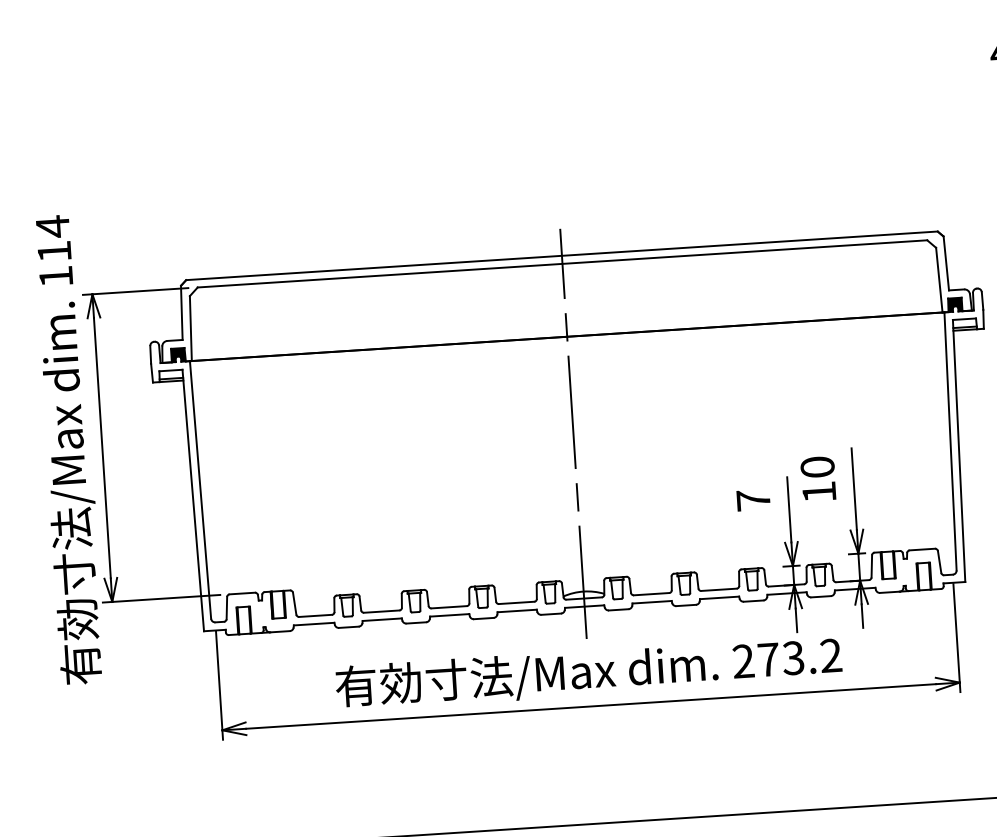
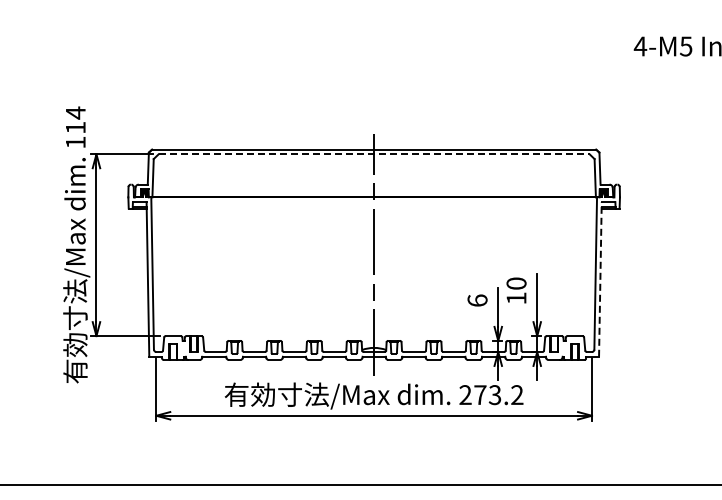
line: (563, 264) -> (374, 154), solid -> dashed
line: (959, 449) -> (600, 278), solid -> dashed
text: (753, 500) -> (477, 300), 7 -> 6

